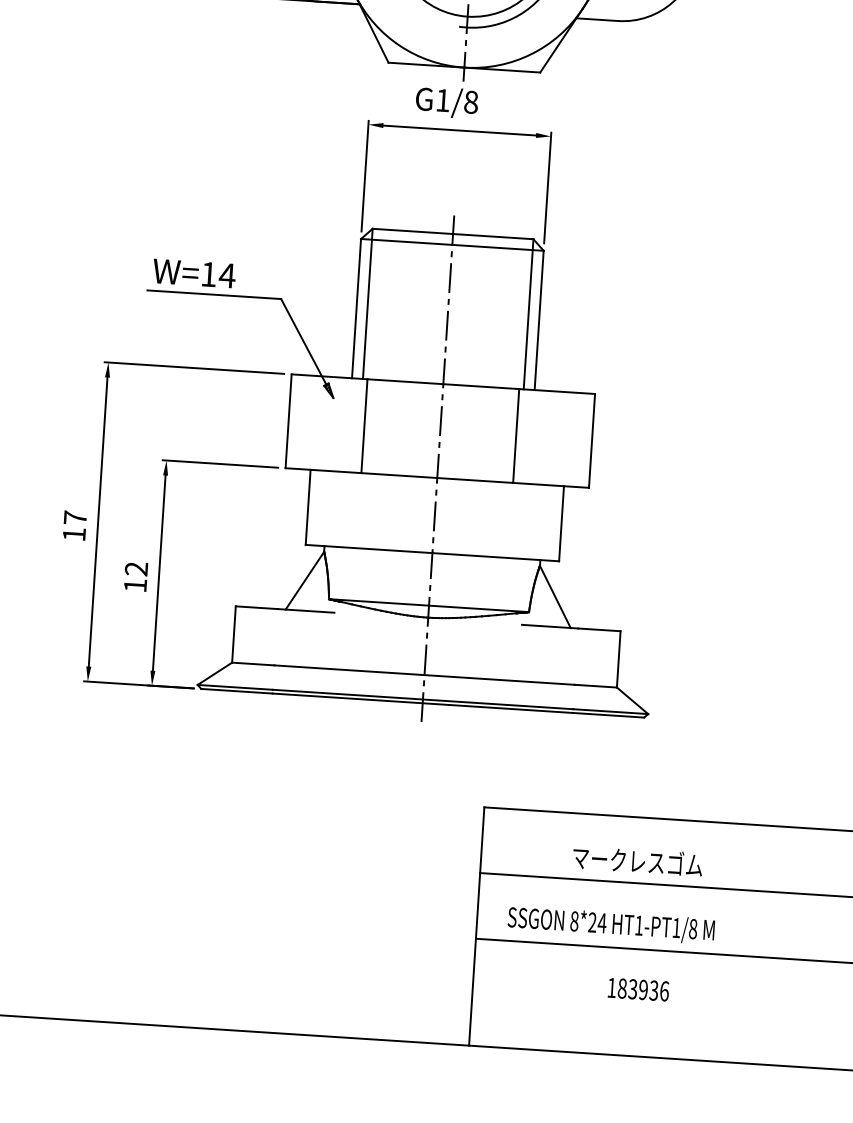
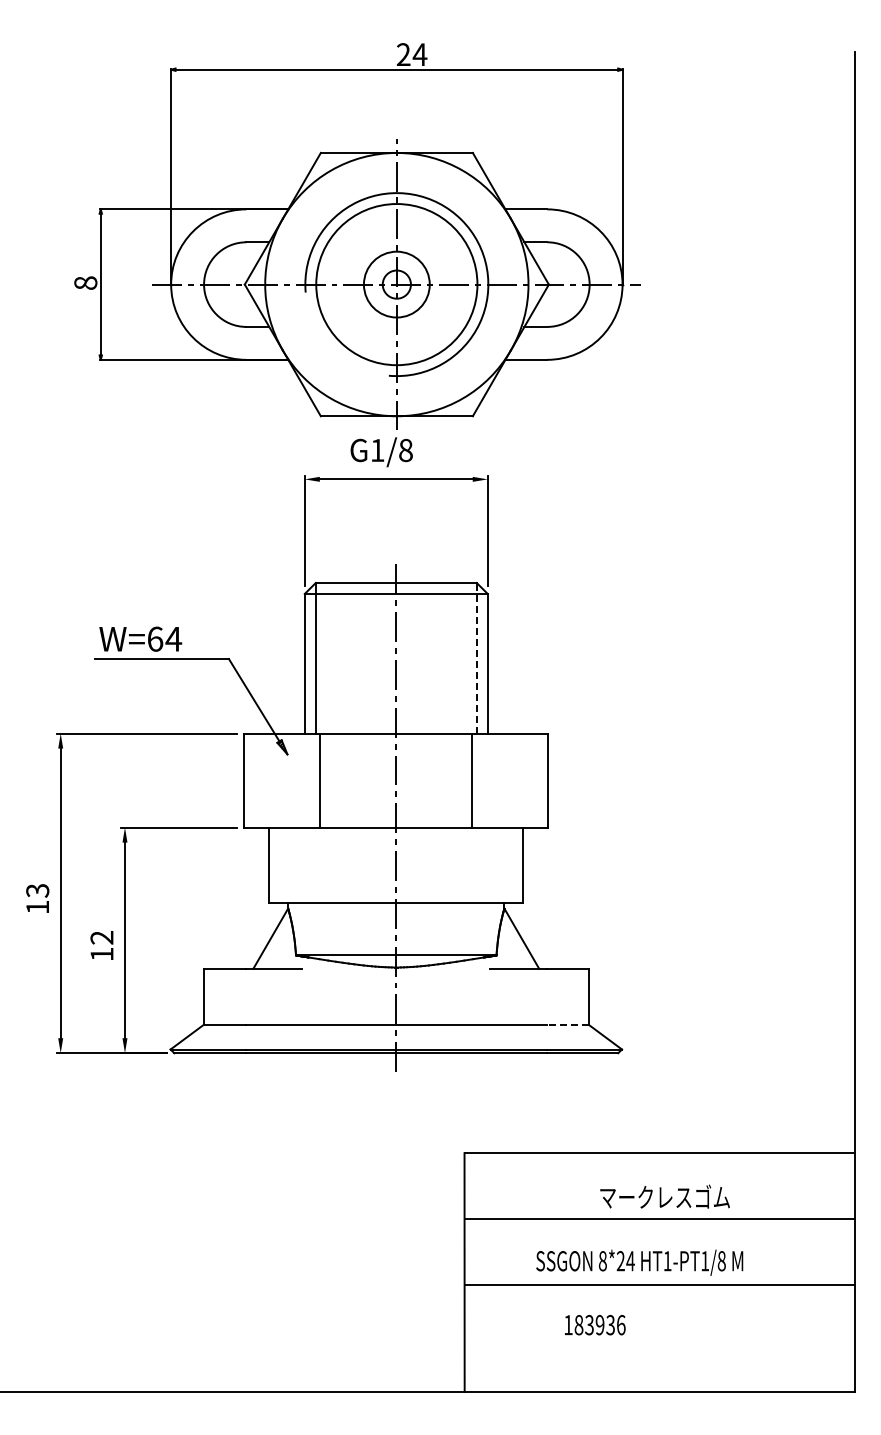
text: (209, 273) -> (155, 638), W=14 -> W=64
line: (528, 313) -> (476, 657), solid -> dashed
text: (75, 517) -> (37, 890), 17 -> 13
line: (595, 686) -> (567, 1025), solid -> dashed
text: (637, 860) -> (664, 1196), moved
text: (611, 925) -> (639, 1262), moved
text: (638, 990) -> (595, 1325), moved

